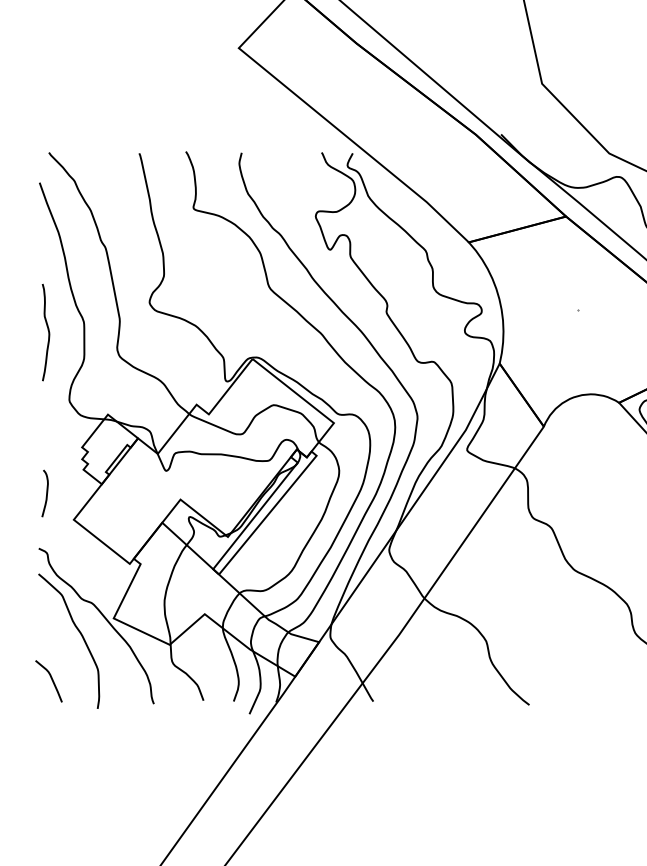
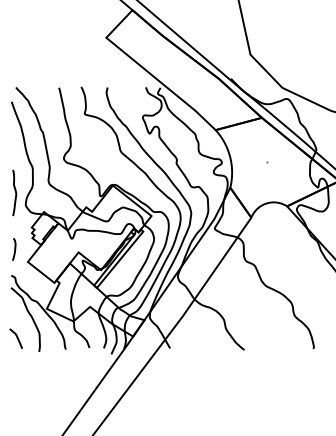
curve: (47, 331) -> (15, 192), moved

